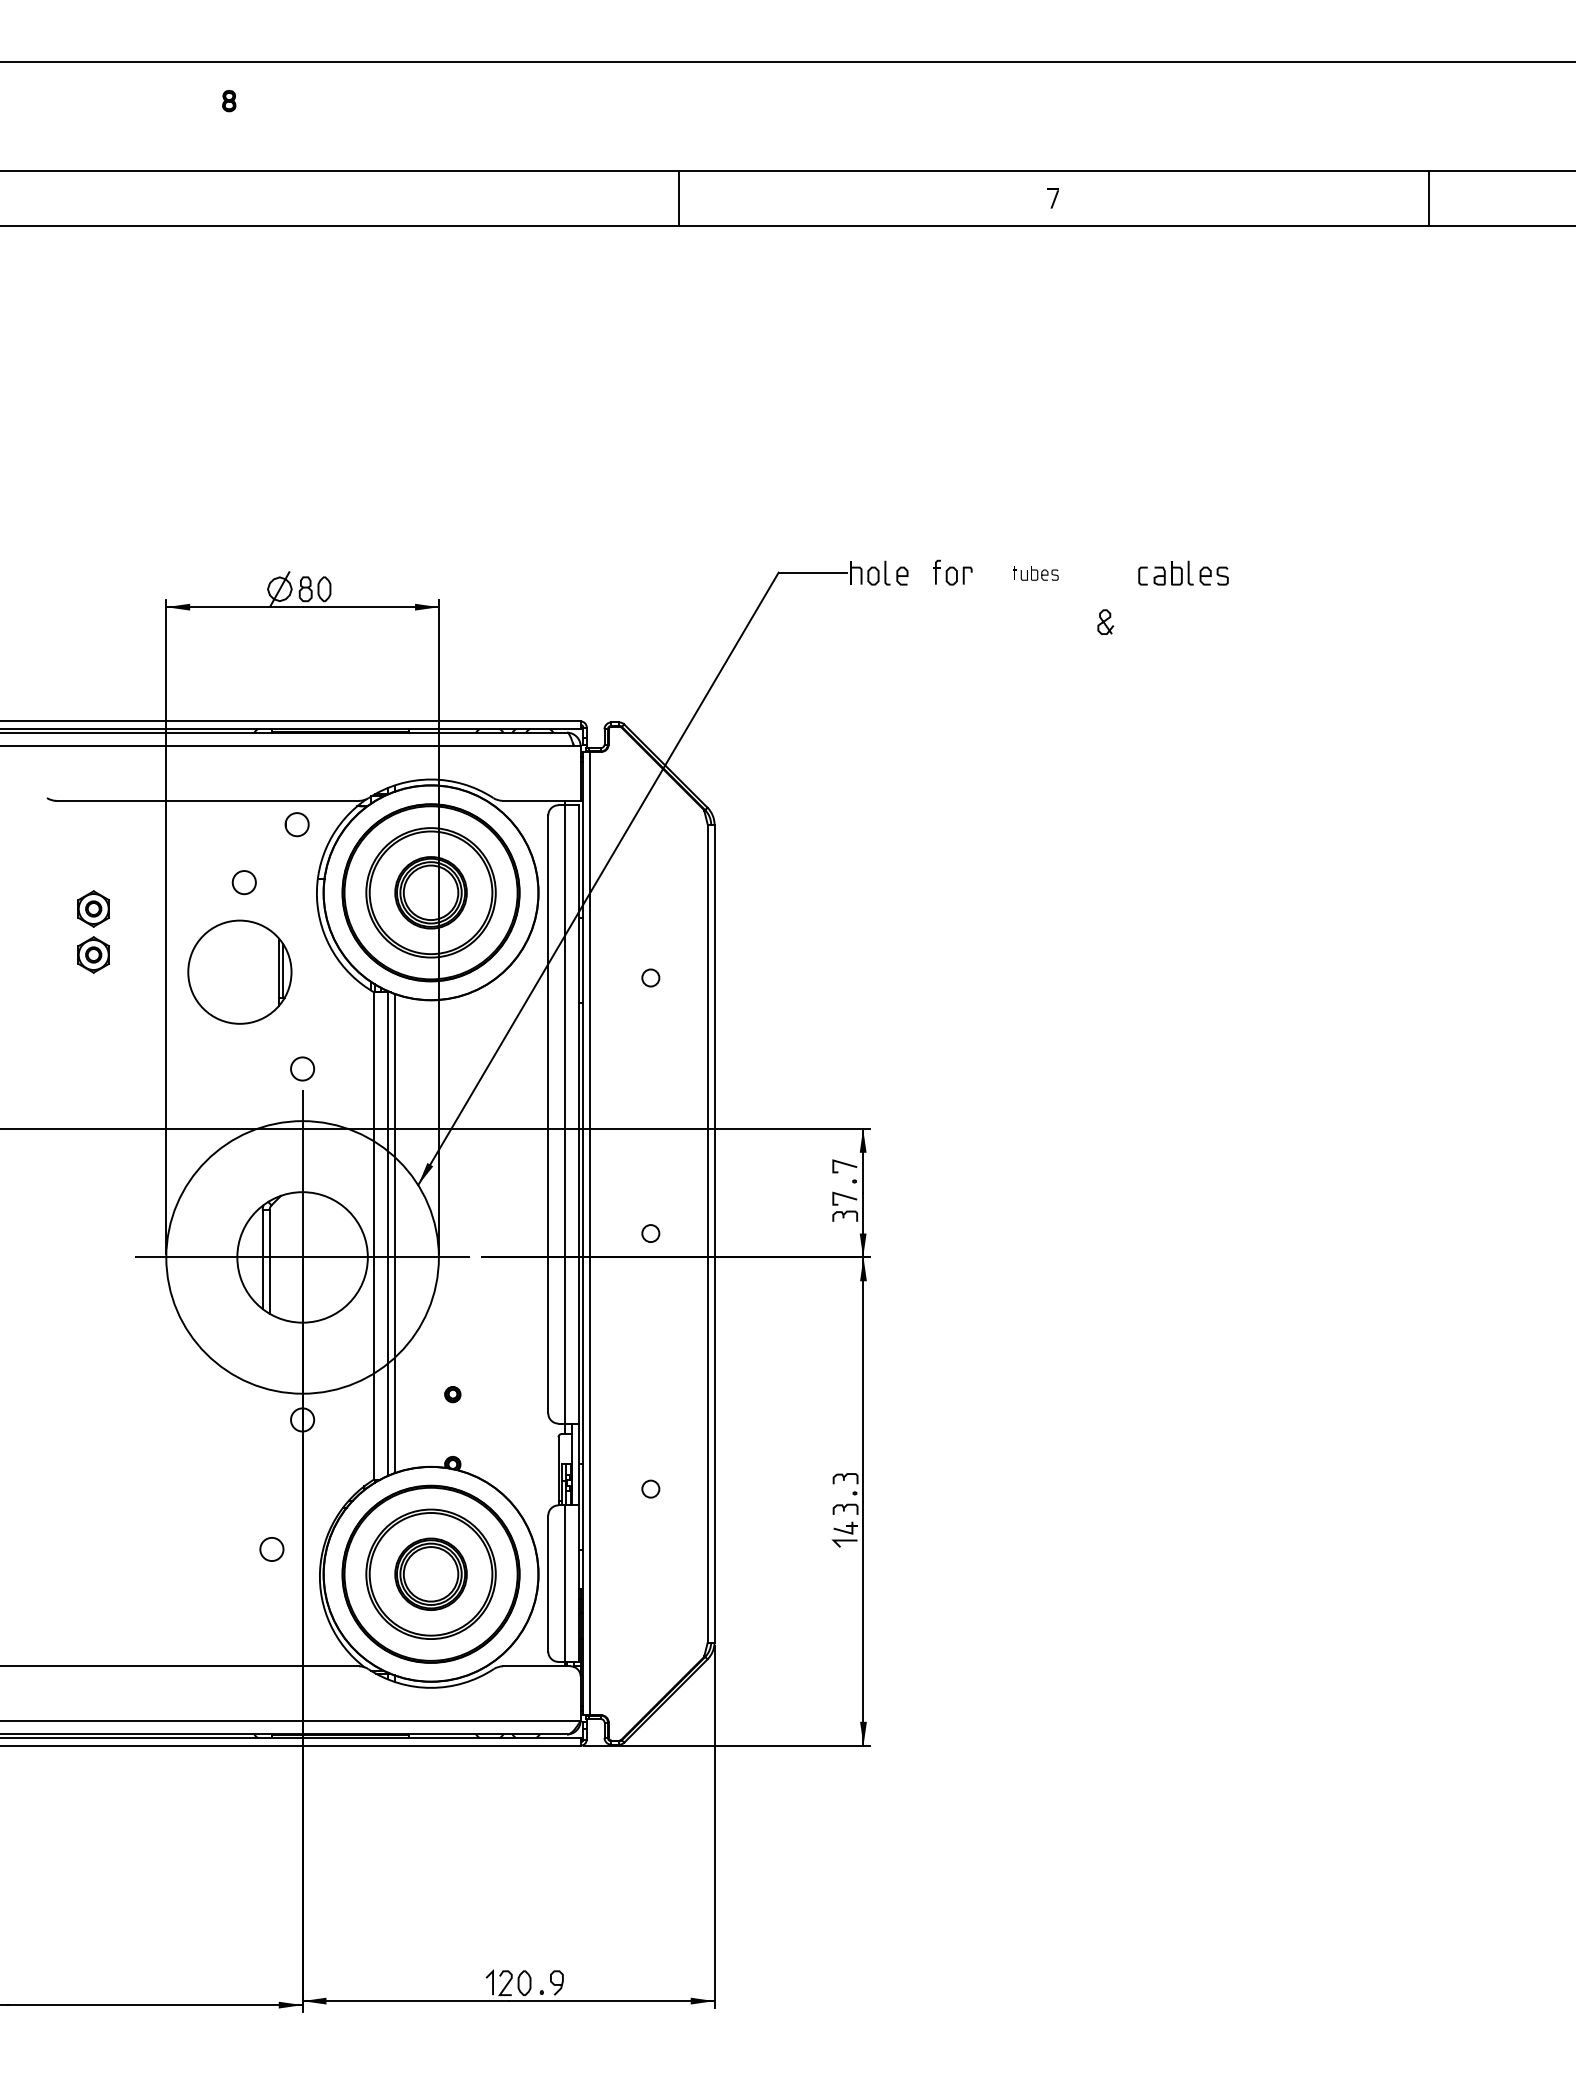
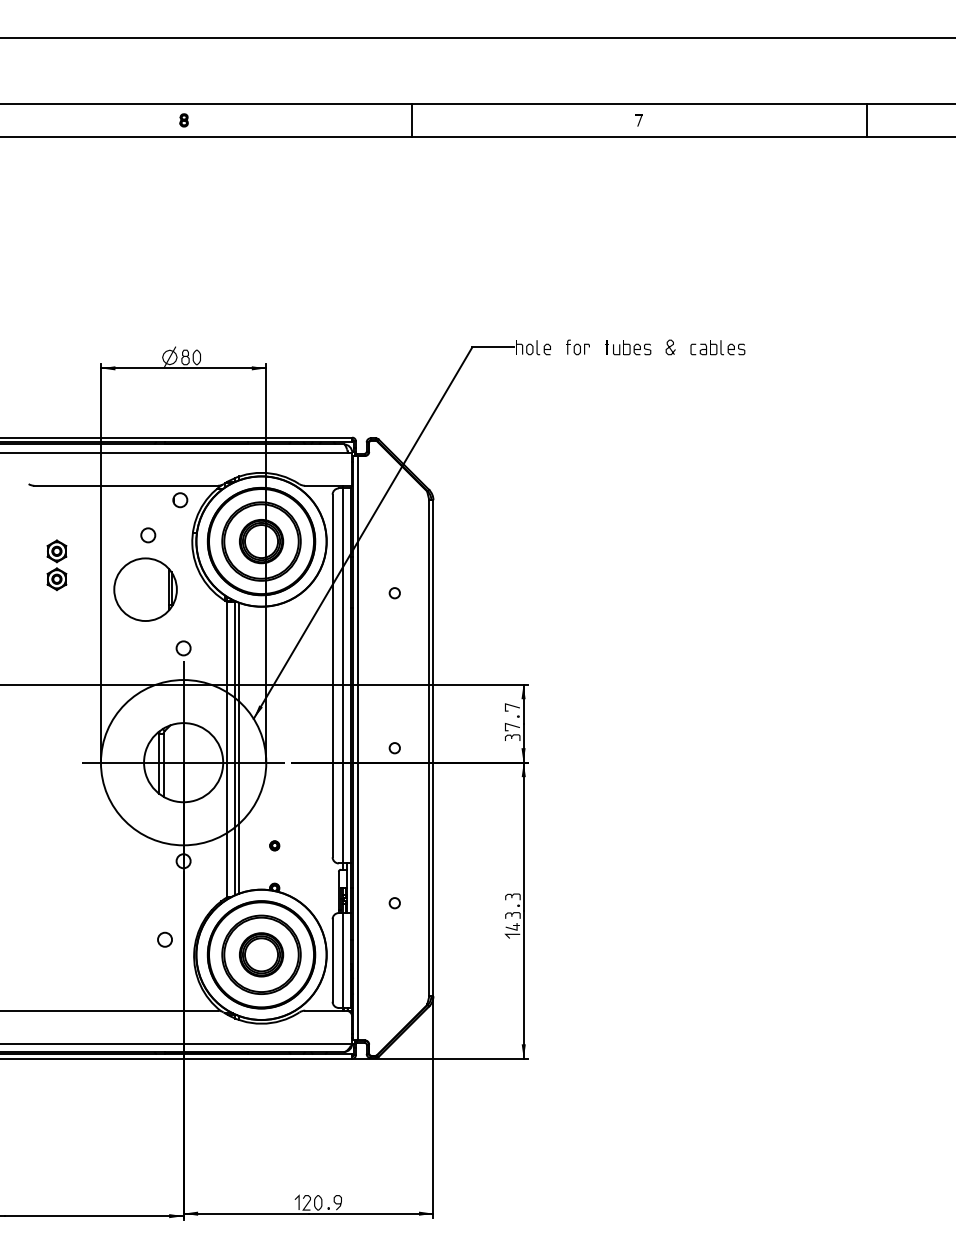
part: (228, 101) -> (183, 120), moved
part: (1036, 572) -> (628, 347), size x1.67
curve: (1105, 622) -> (670, 347), moved

